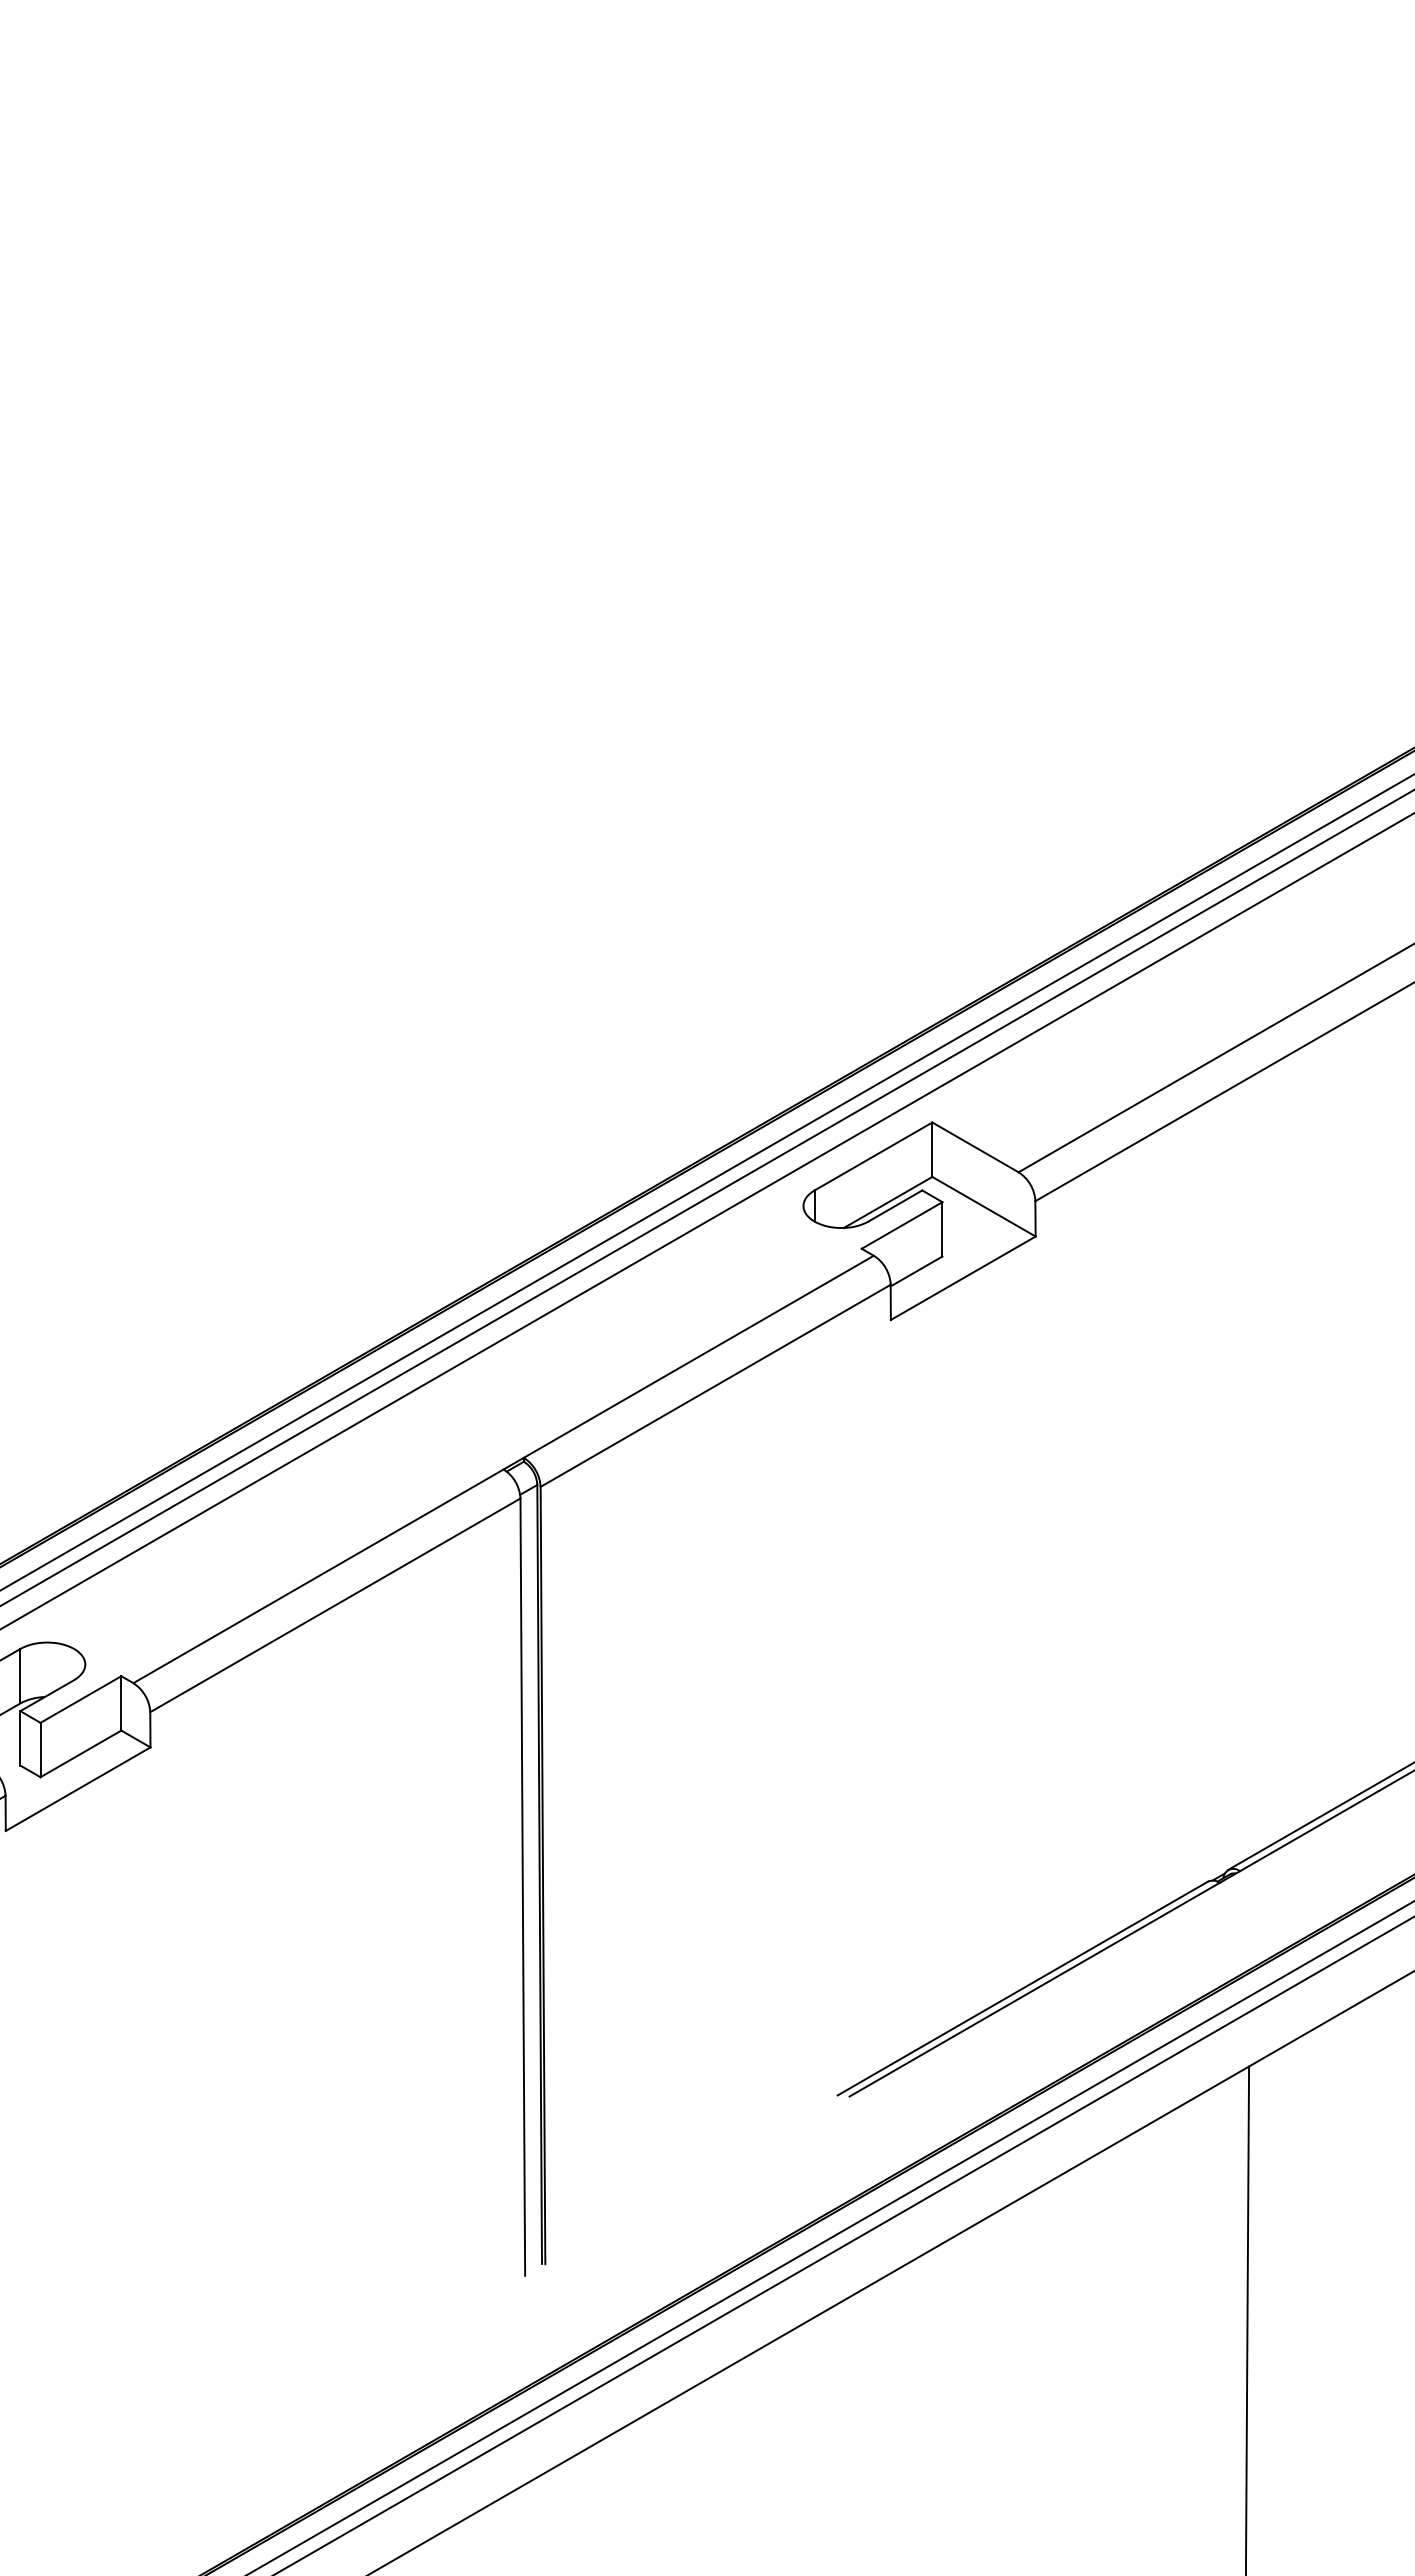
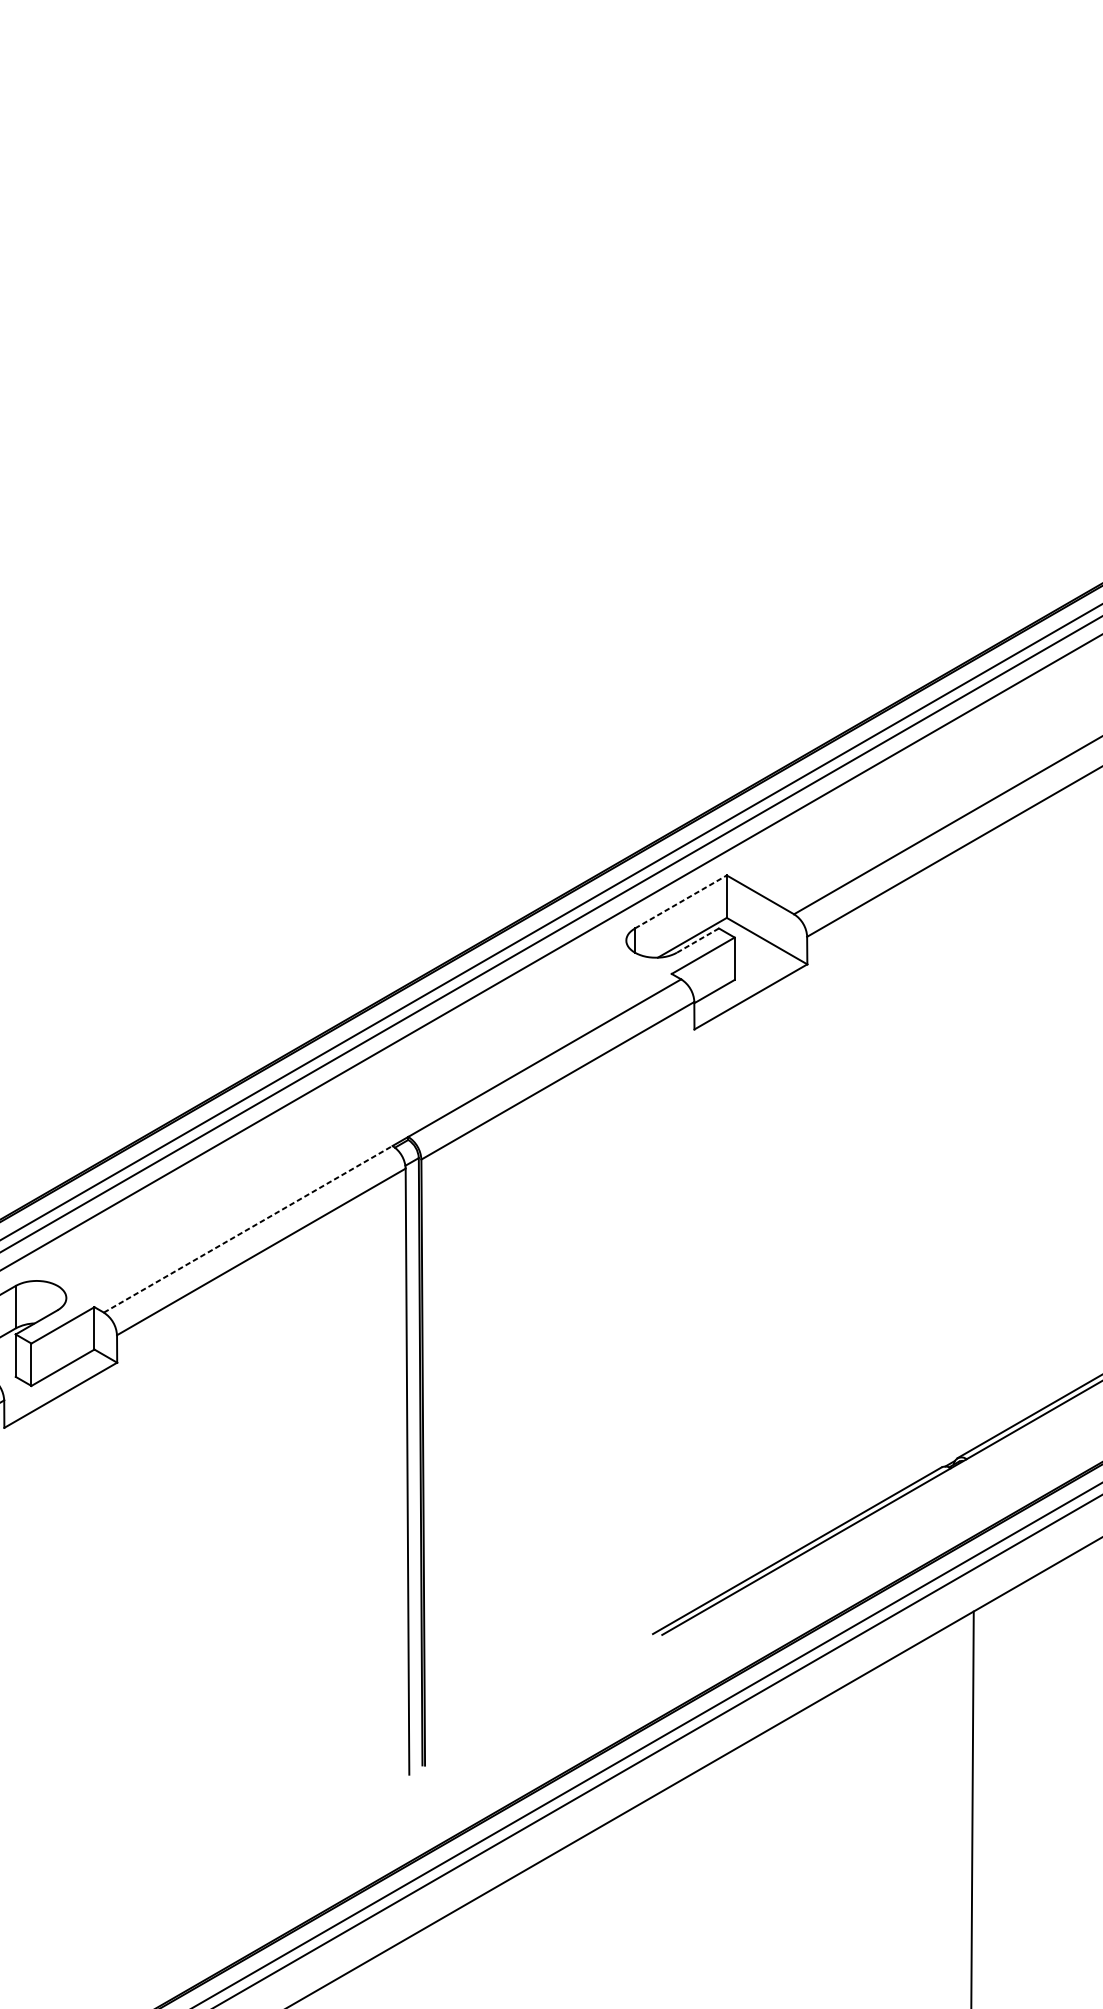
line: (873, 1156) -> (680, 901), solid -> dashed
line: (894, 1206) -> (697, 940), solid -> dashed
line: (318, 1576) -> (248, 1229), solid -> dashed

